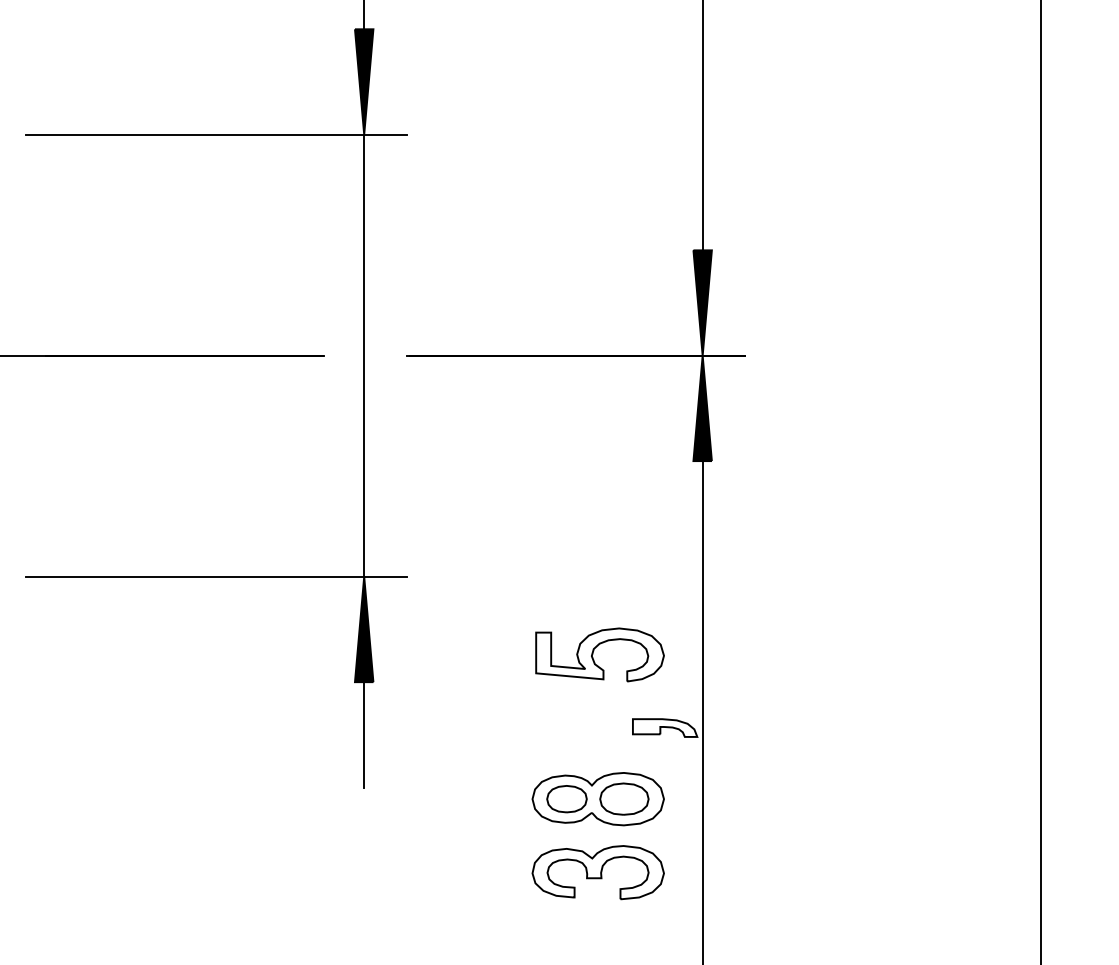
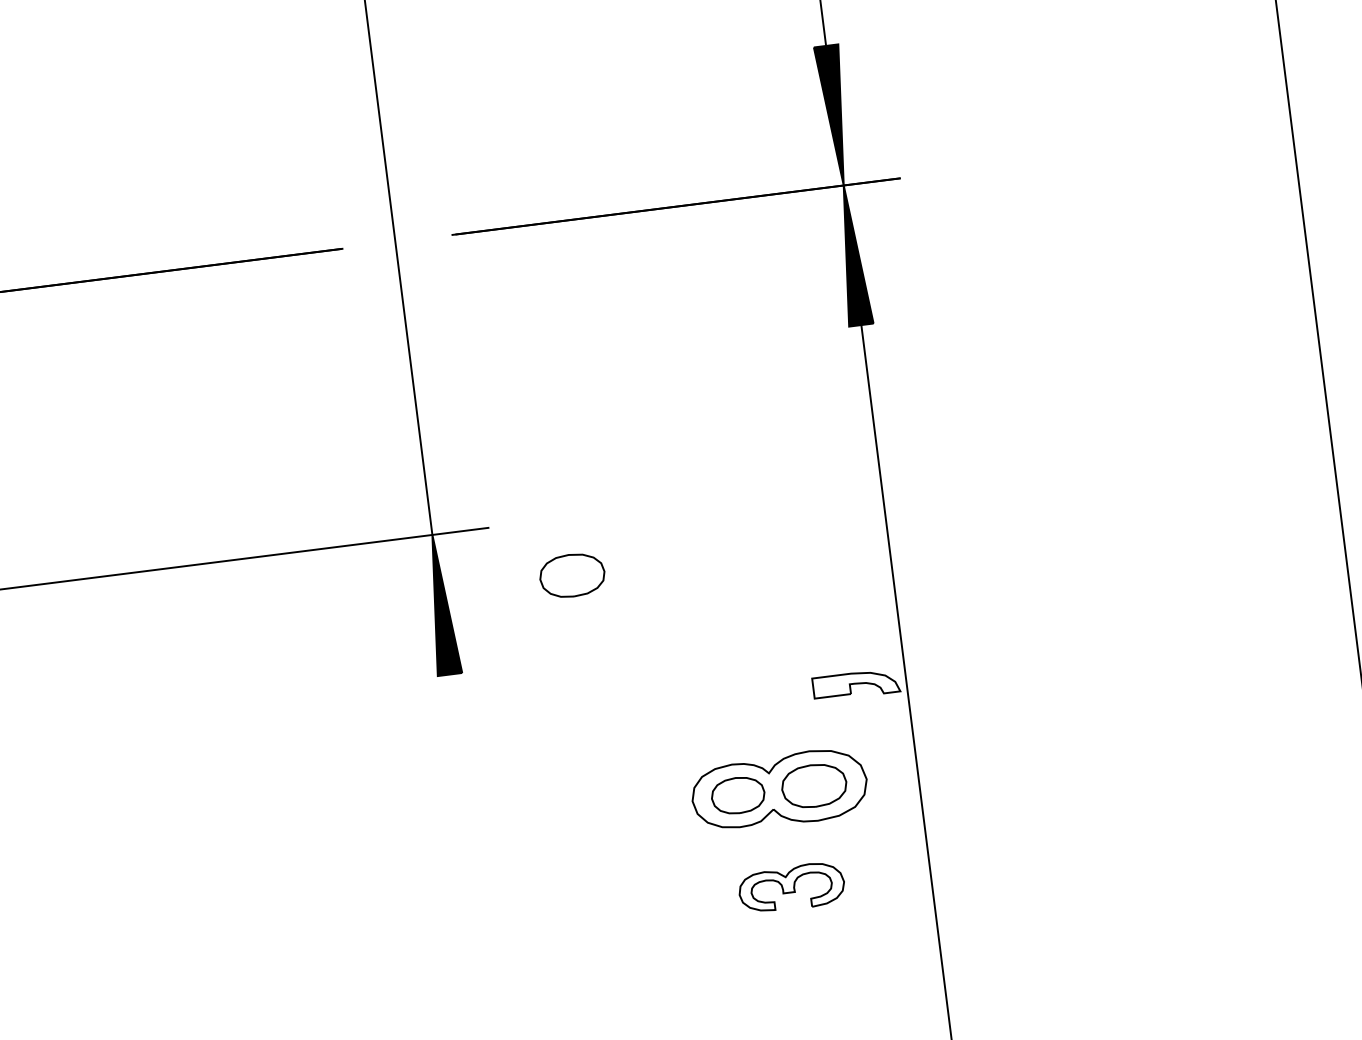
part: (464, 619) -> (572, 574), added
part: (599, 654) -> (757, 598), removed
line: (364, 735) -> (459, 745), removed
part: (597, 872) -> (790, 887), size x0.6

